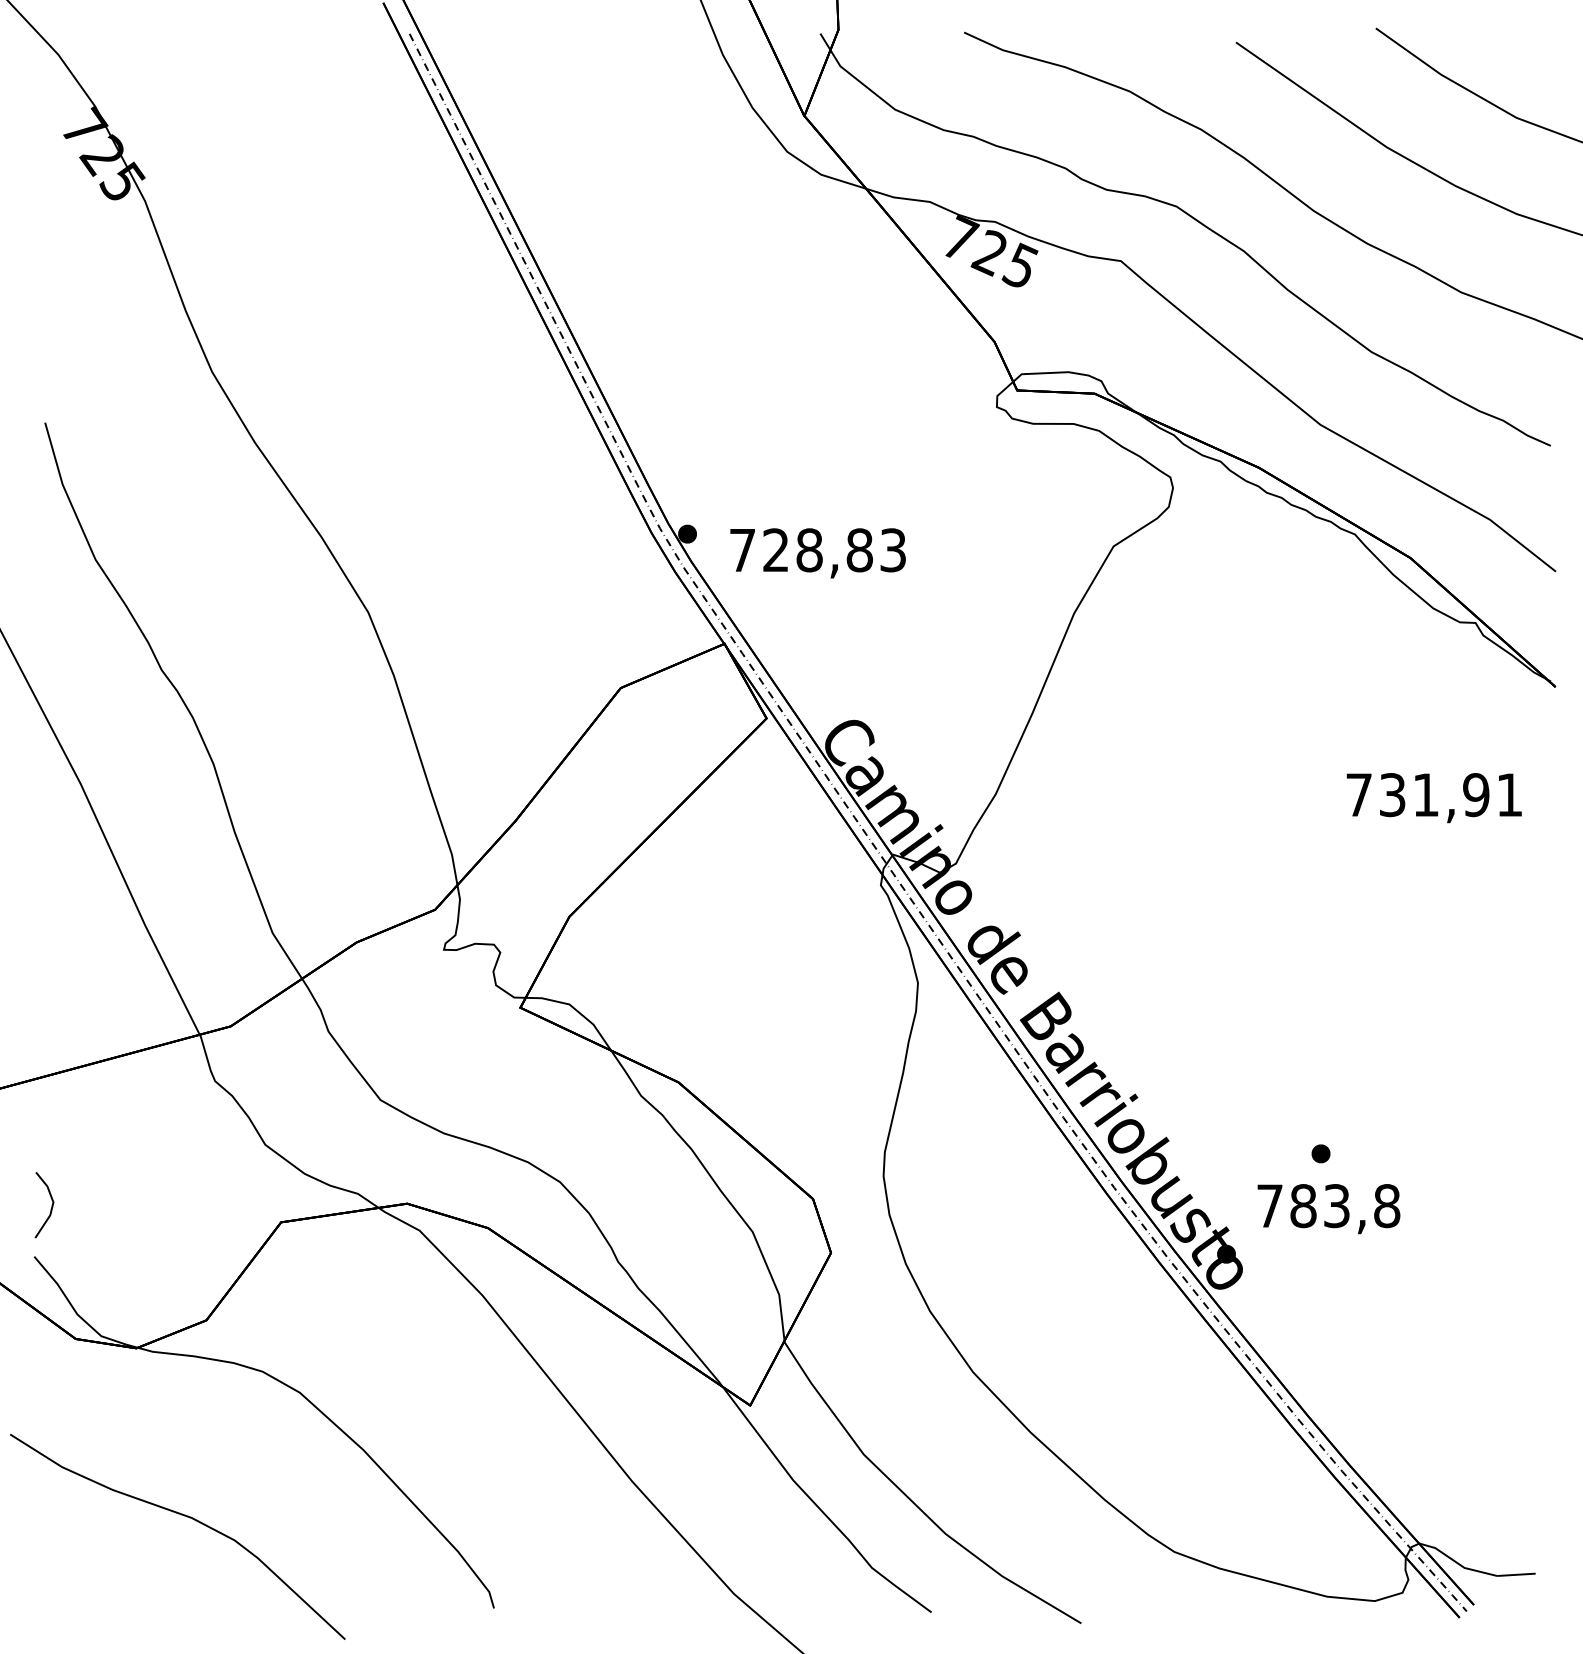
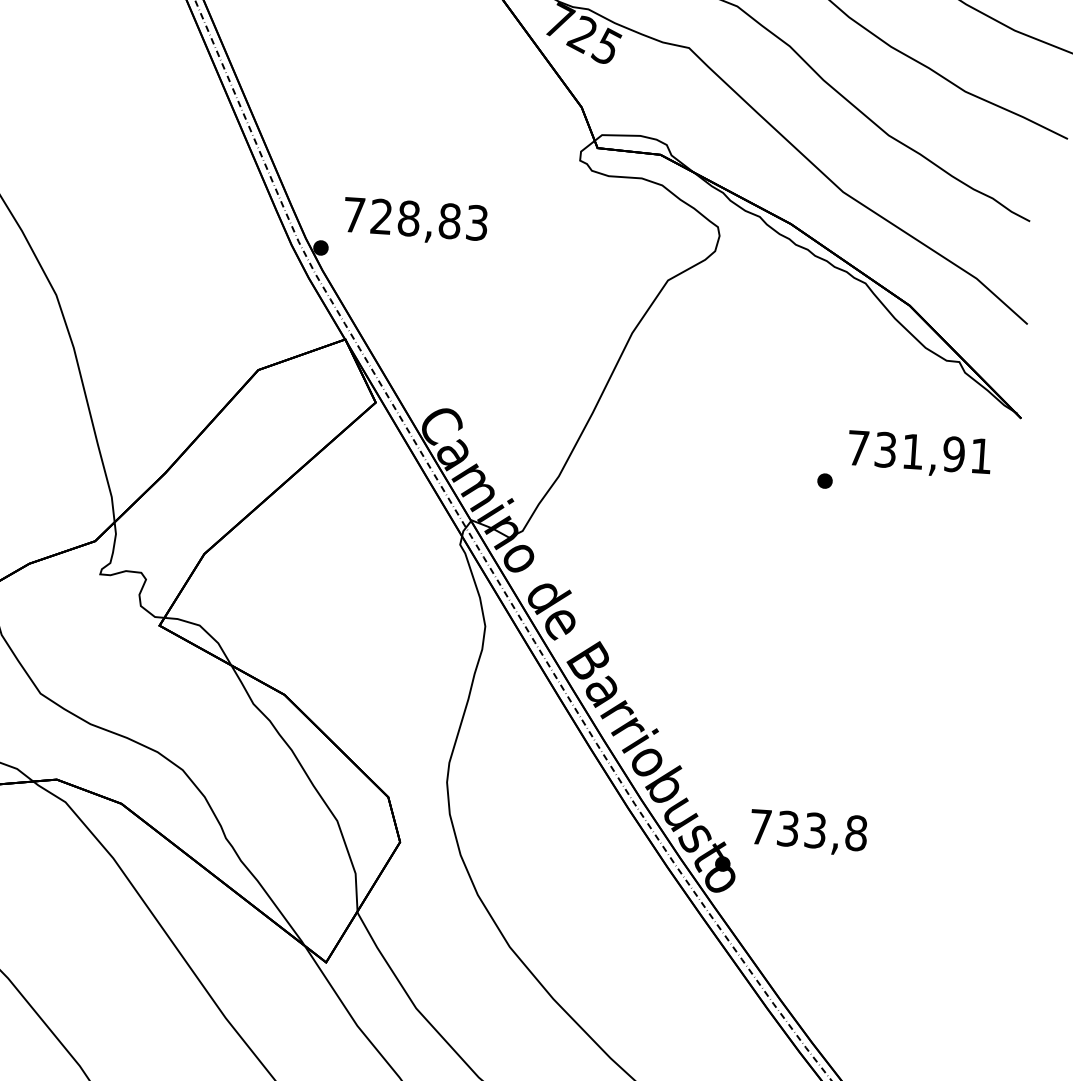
text: (817, 553) -> (415, 221), moved
text: (1433, 798) -> (918, 454), moved
part: (1320, 1153) -> (824, 480), moved
text: (1303, 1206) -> (788, 829), 783,8 -> 733,8

